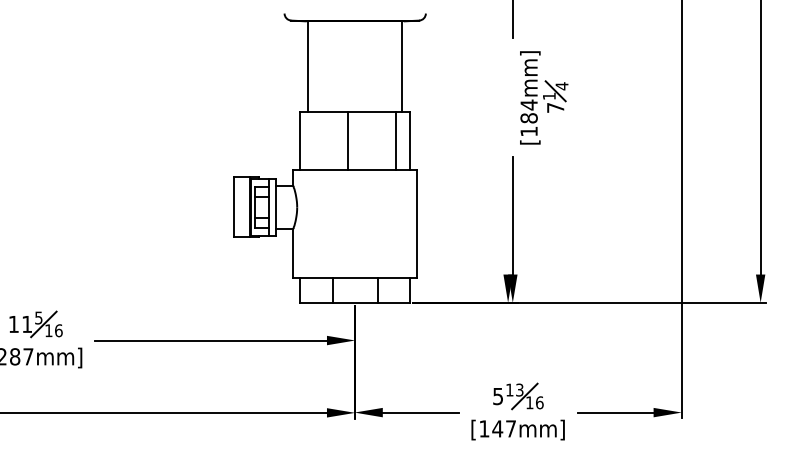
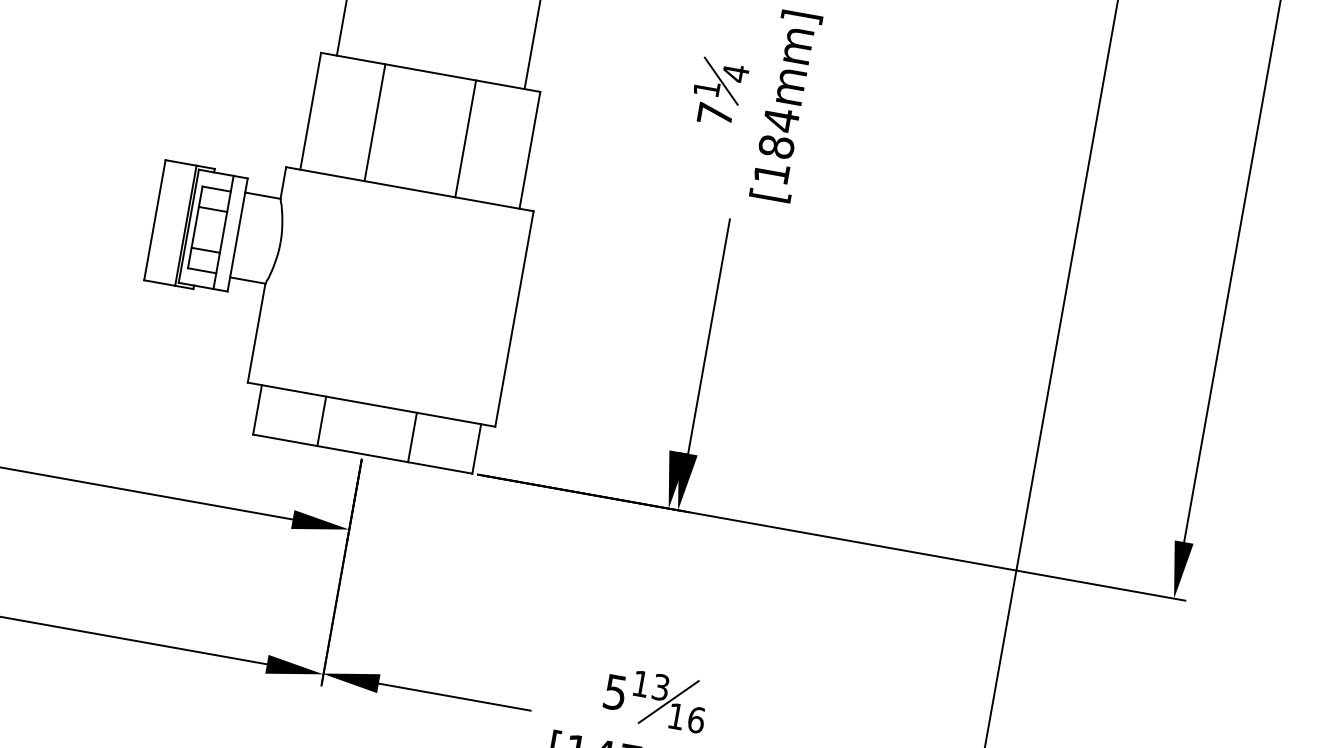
part: (555, 96) -> (719, 91), moved
line: (347, 141) -> (374, 123), moved
line: (395, 141) -> (464, 139), moved

